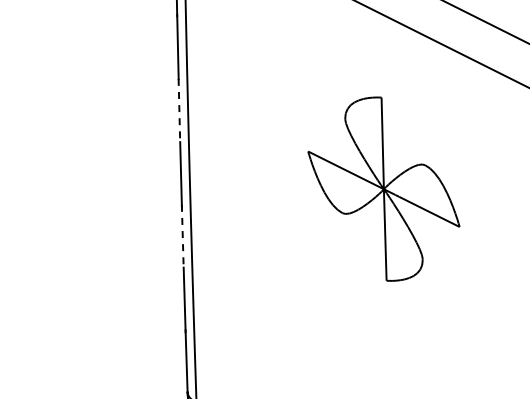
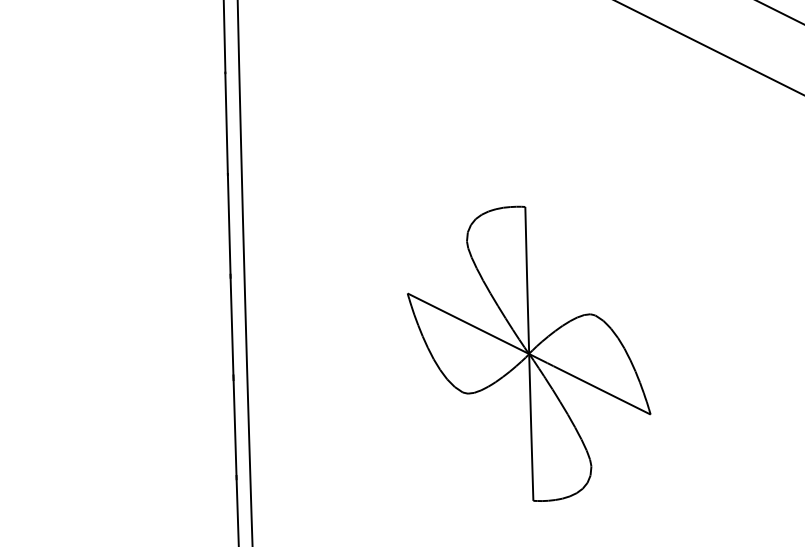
line: (179, 110) -> (226, 123), dashed -> solid
part: (383, 188) -> (528, 352), moved
line: (182, 237) -> (231, 327), dashed -> solid

